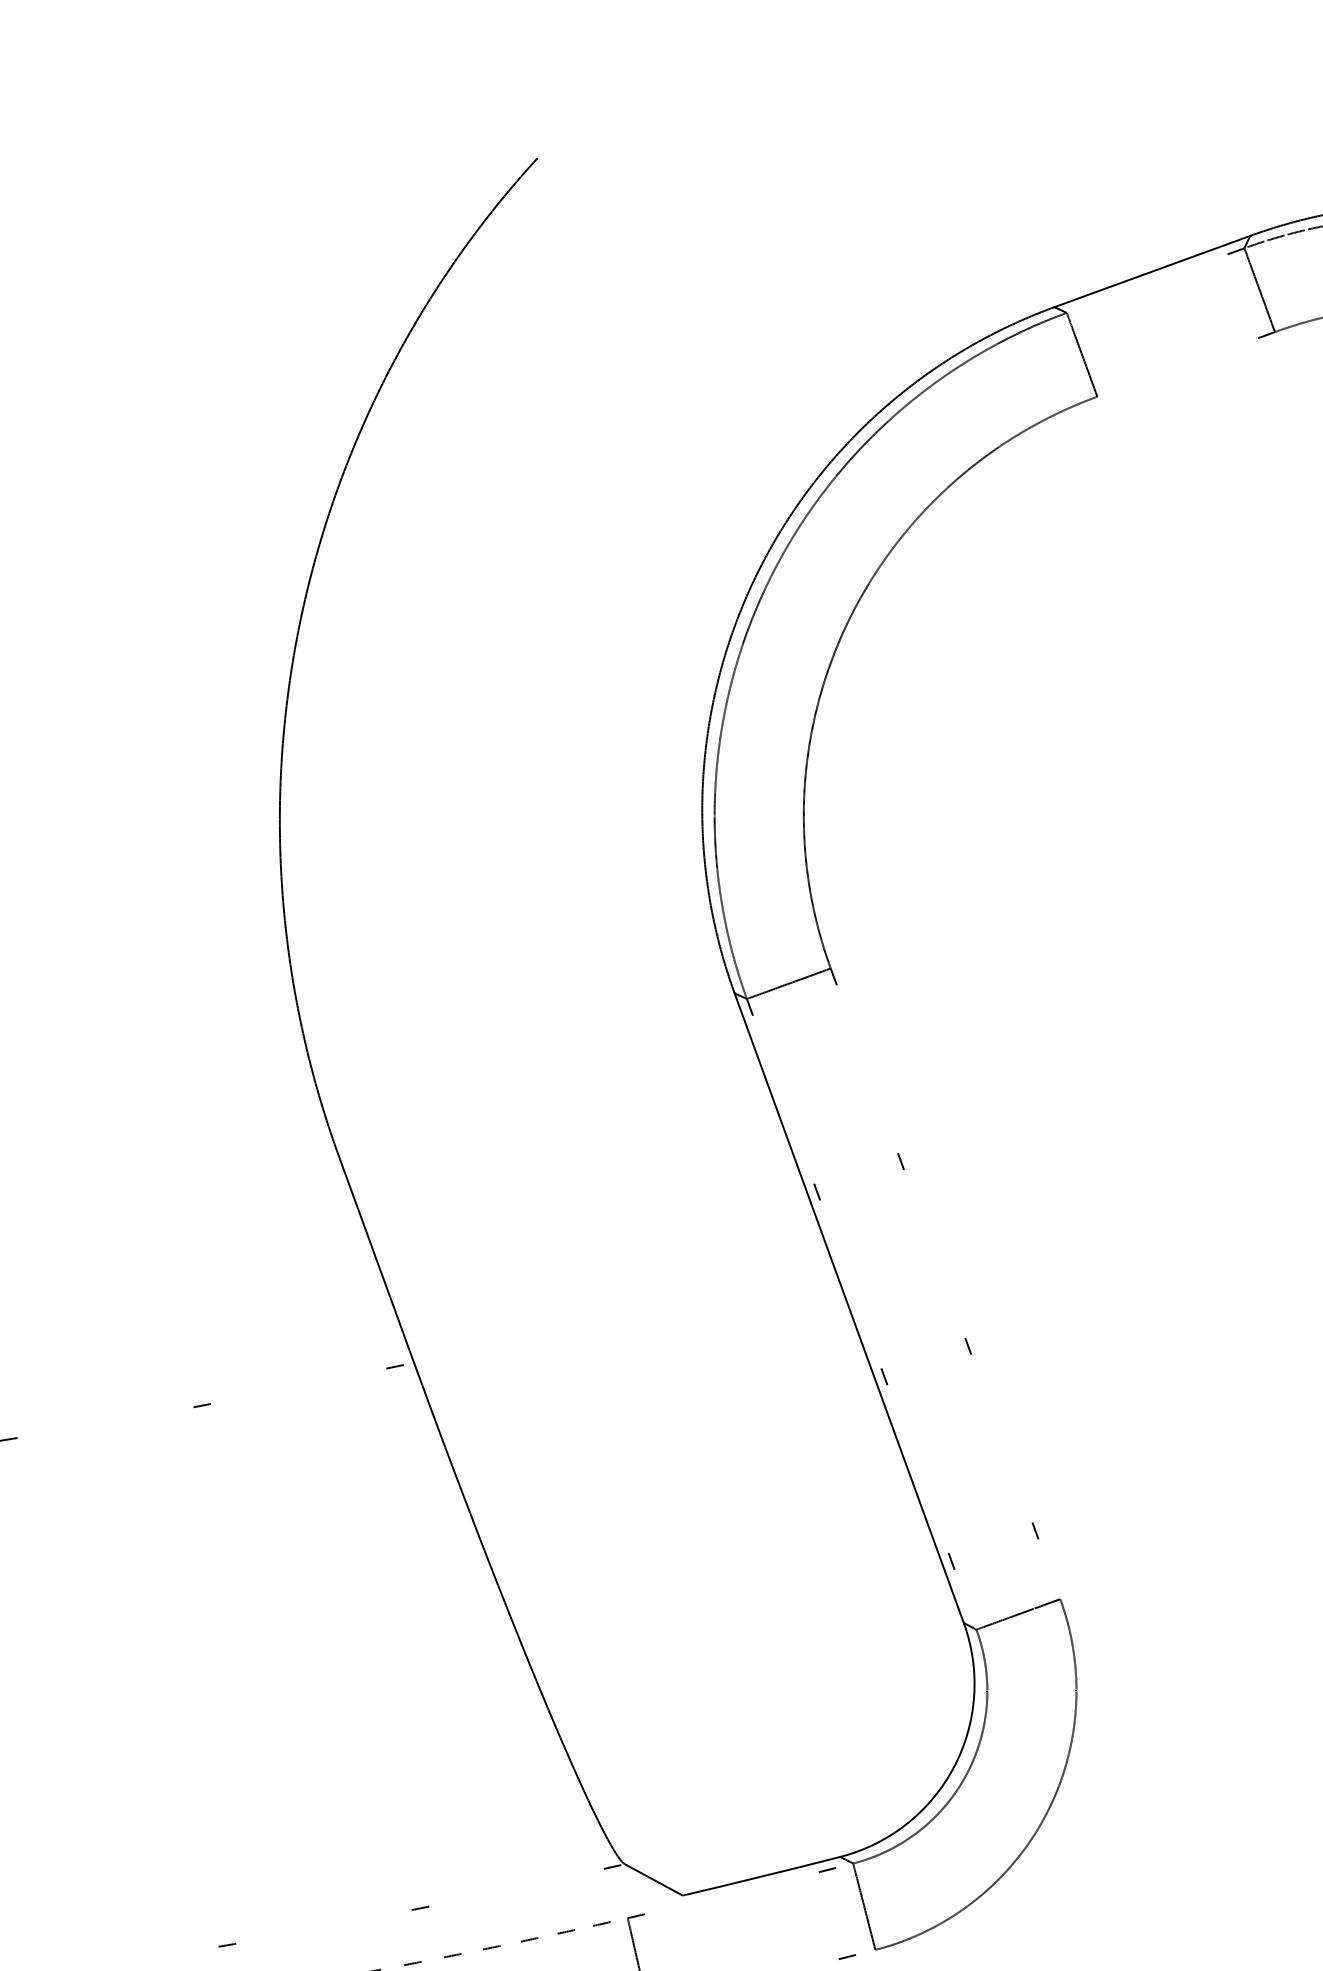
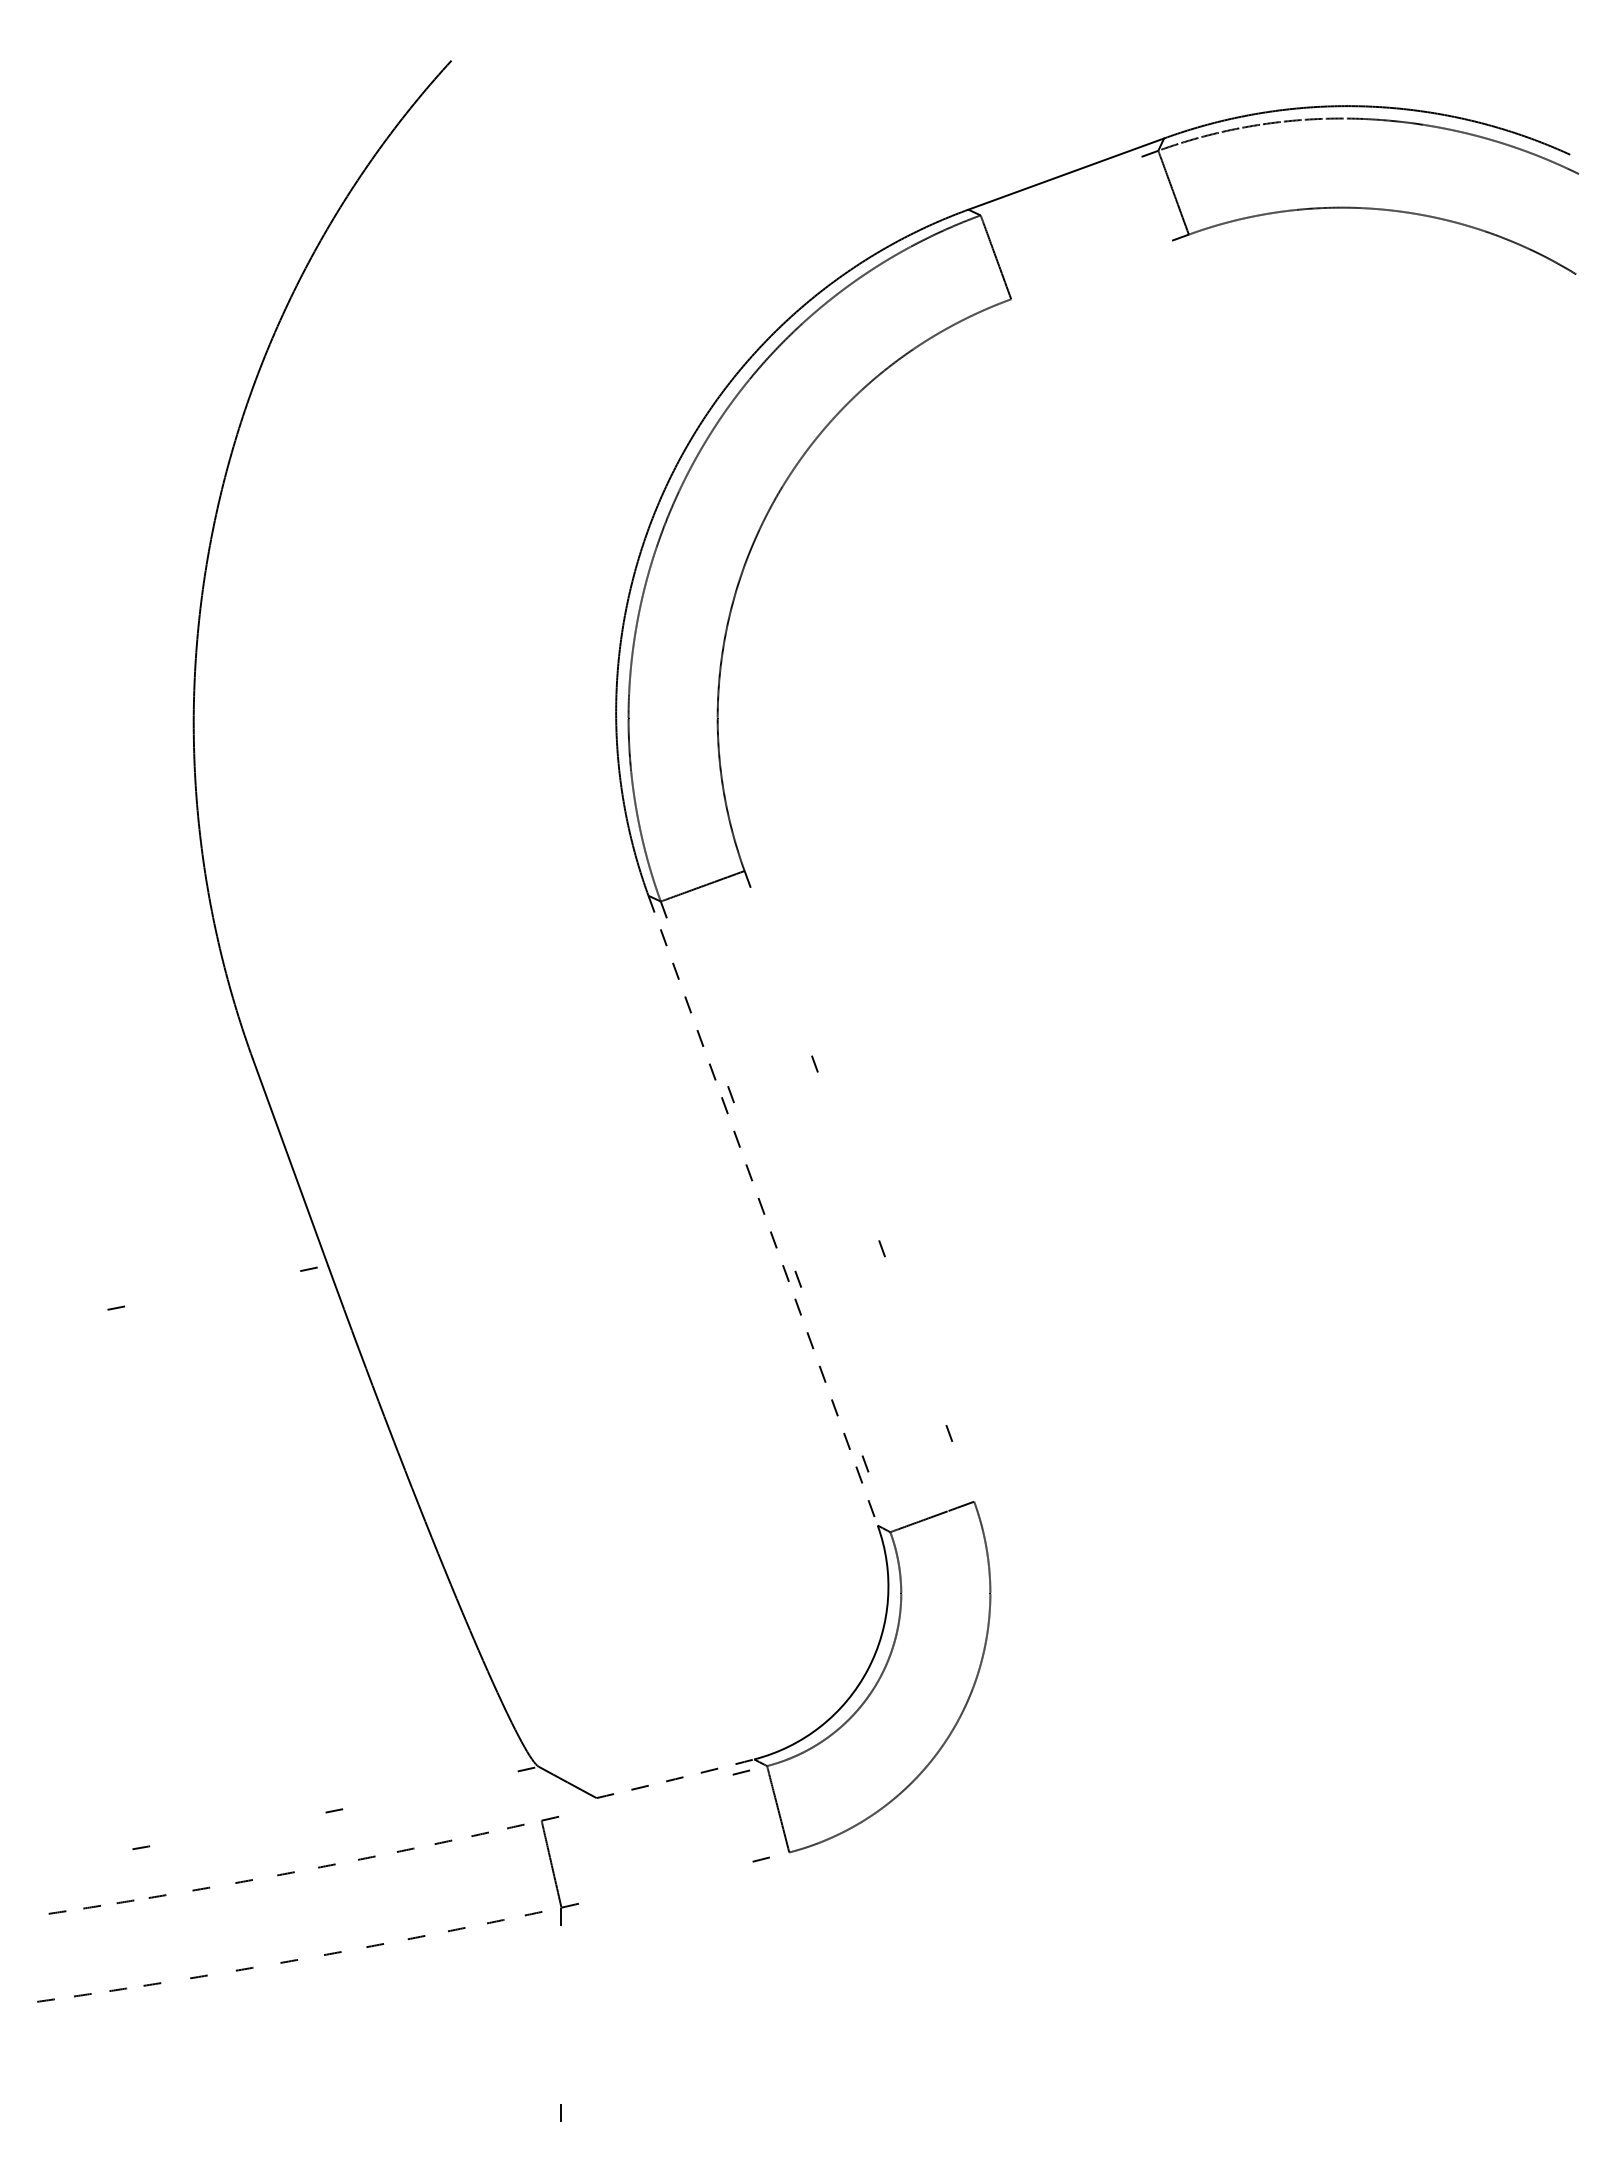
line: (849, 1308) -> (763, 1211), solid -> dashed
arc: (761, 1876) -> (675, 1779), solid -> dashed

